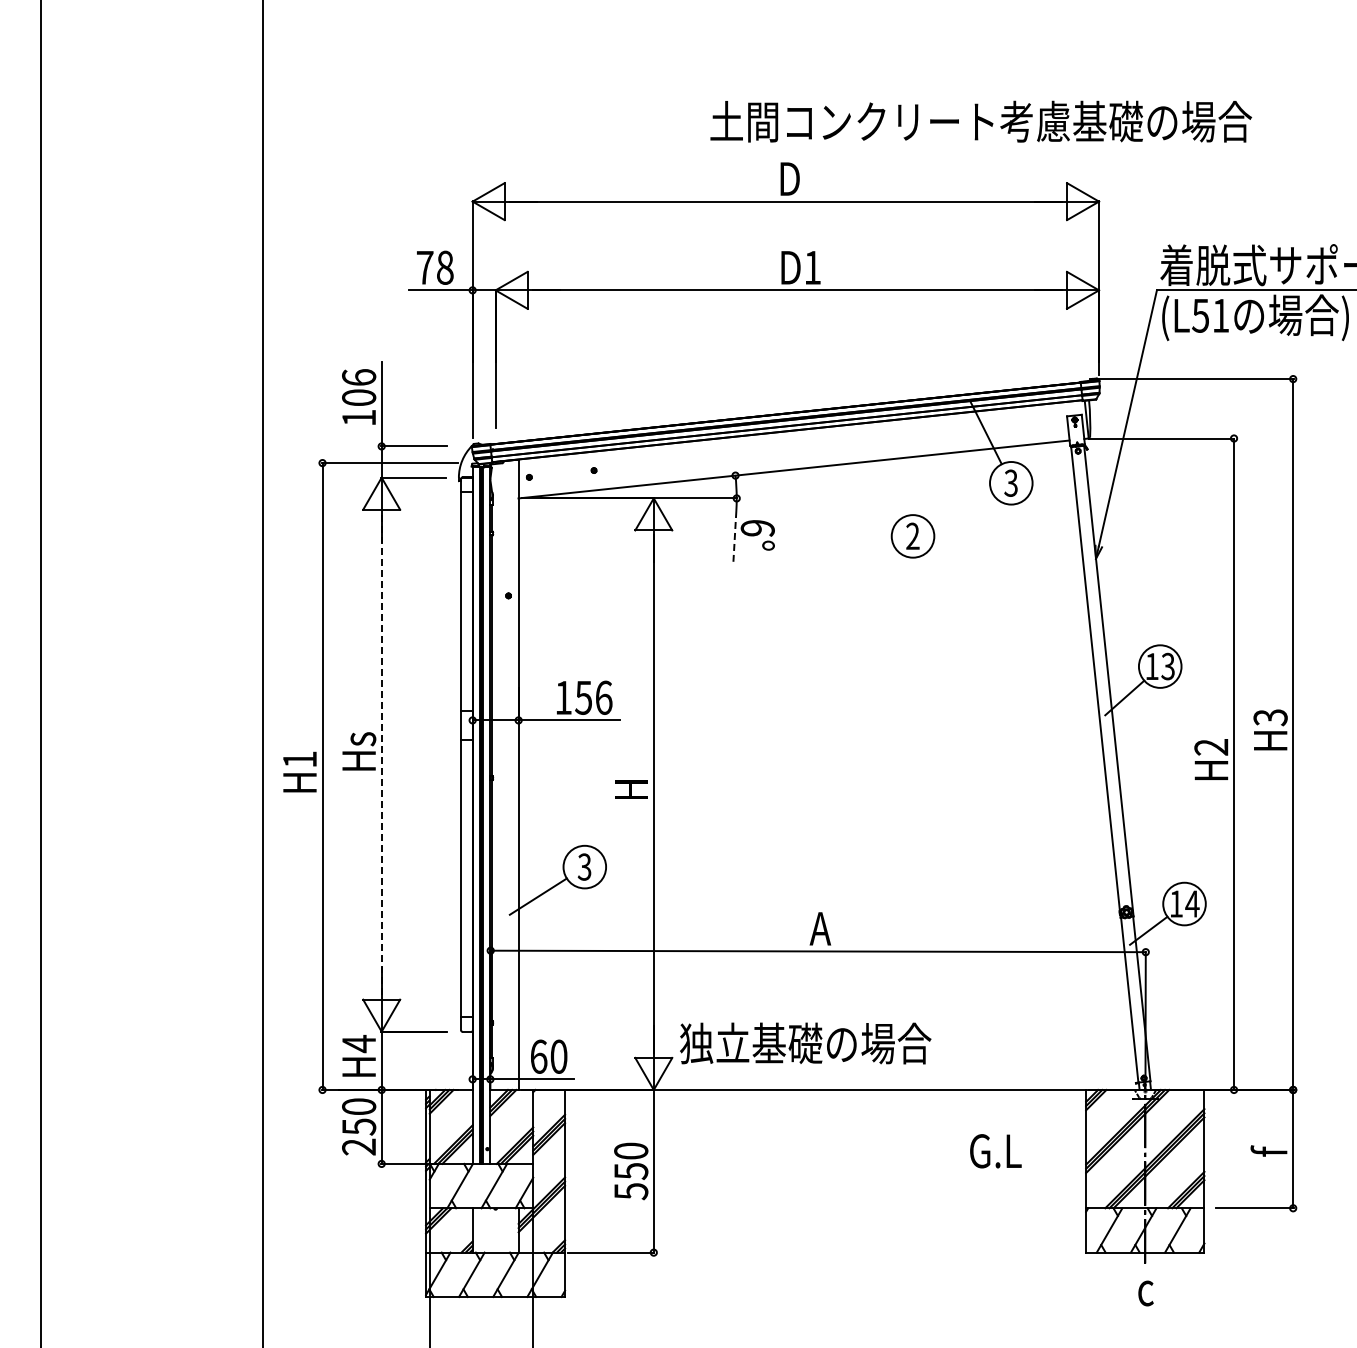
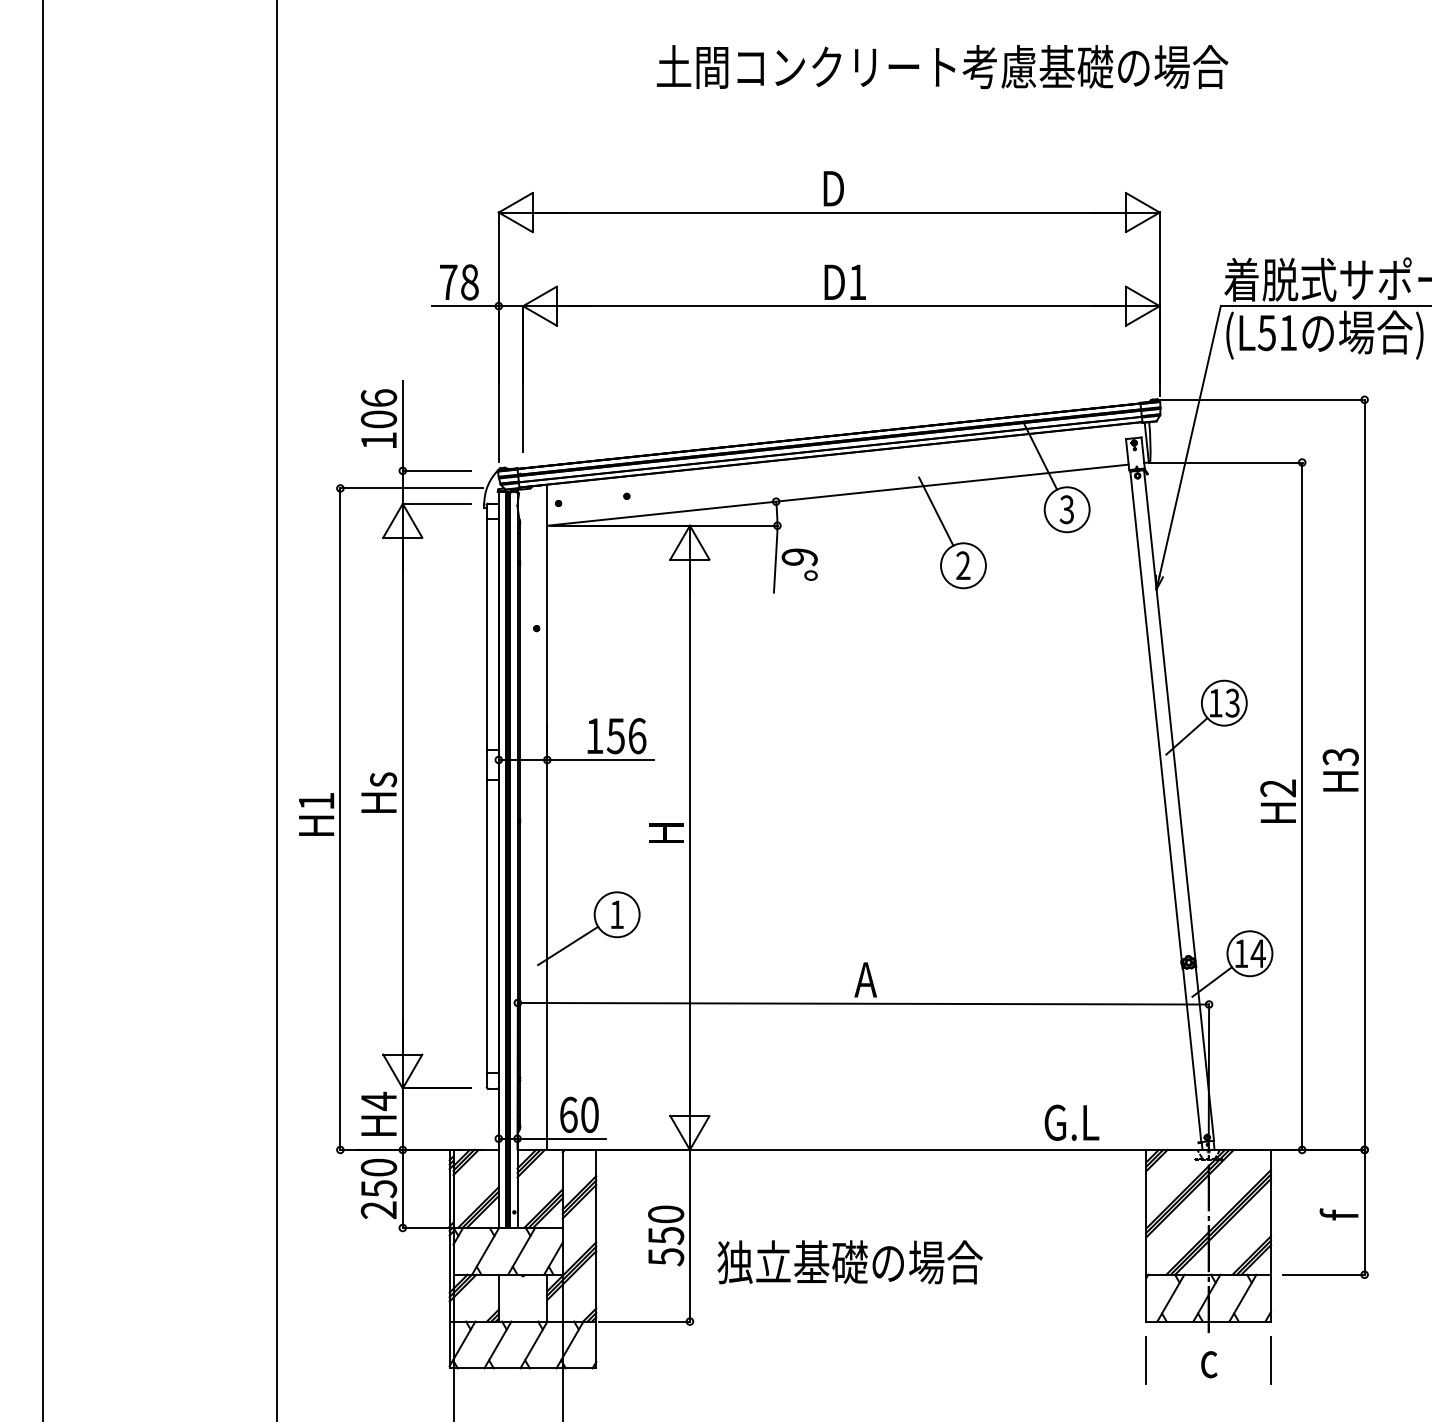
text: (981, 121) -> (942, 66), moved
line: (886, 484) -> (935, 511), added
line: (734, 536) -> (775, 565), dashed -> solid
line: (381, 754) -> (402, 795), dashed -> solid
text: (584, 866) -> (616, 914), 3 -> 1
text: (805, 1043) -> (850, 1262), moved
text: (995, 1151) -> (1071, 1123), moved
line: (1086, 1289) -> (1146, 1360), added
line: (1204, 1289) -> (1271, 1360), added

